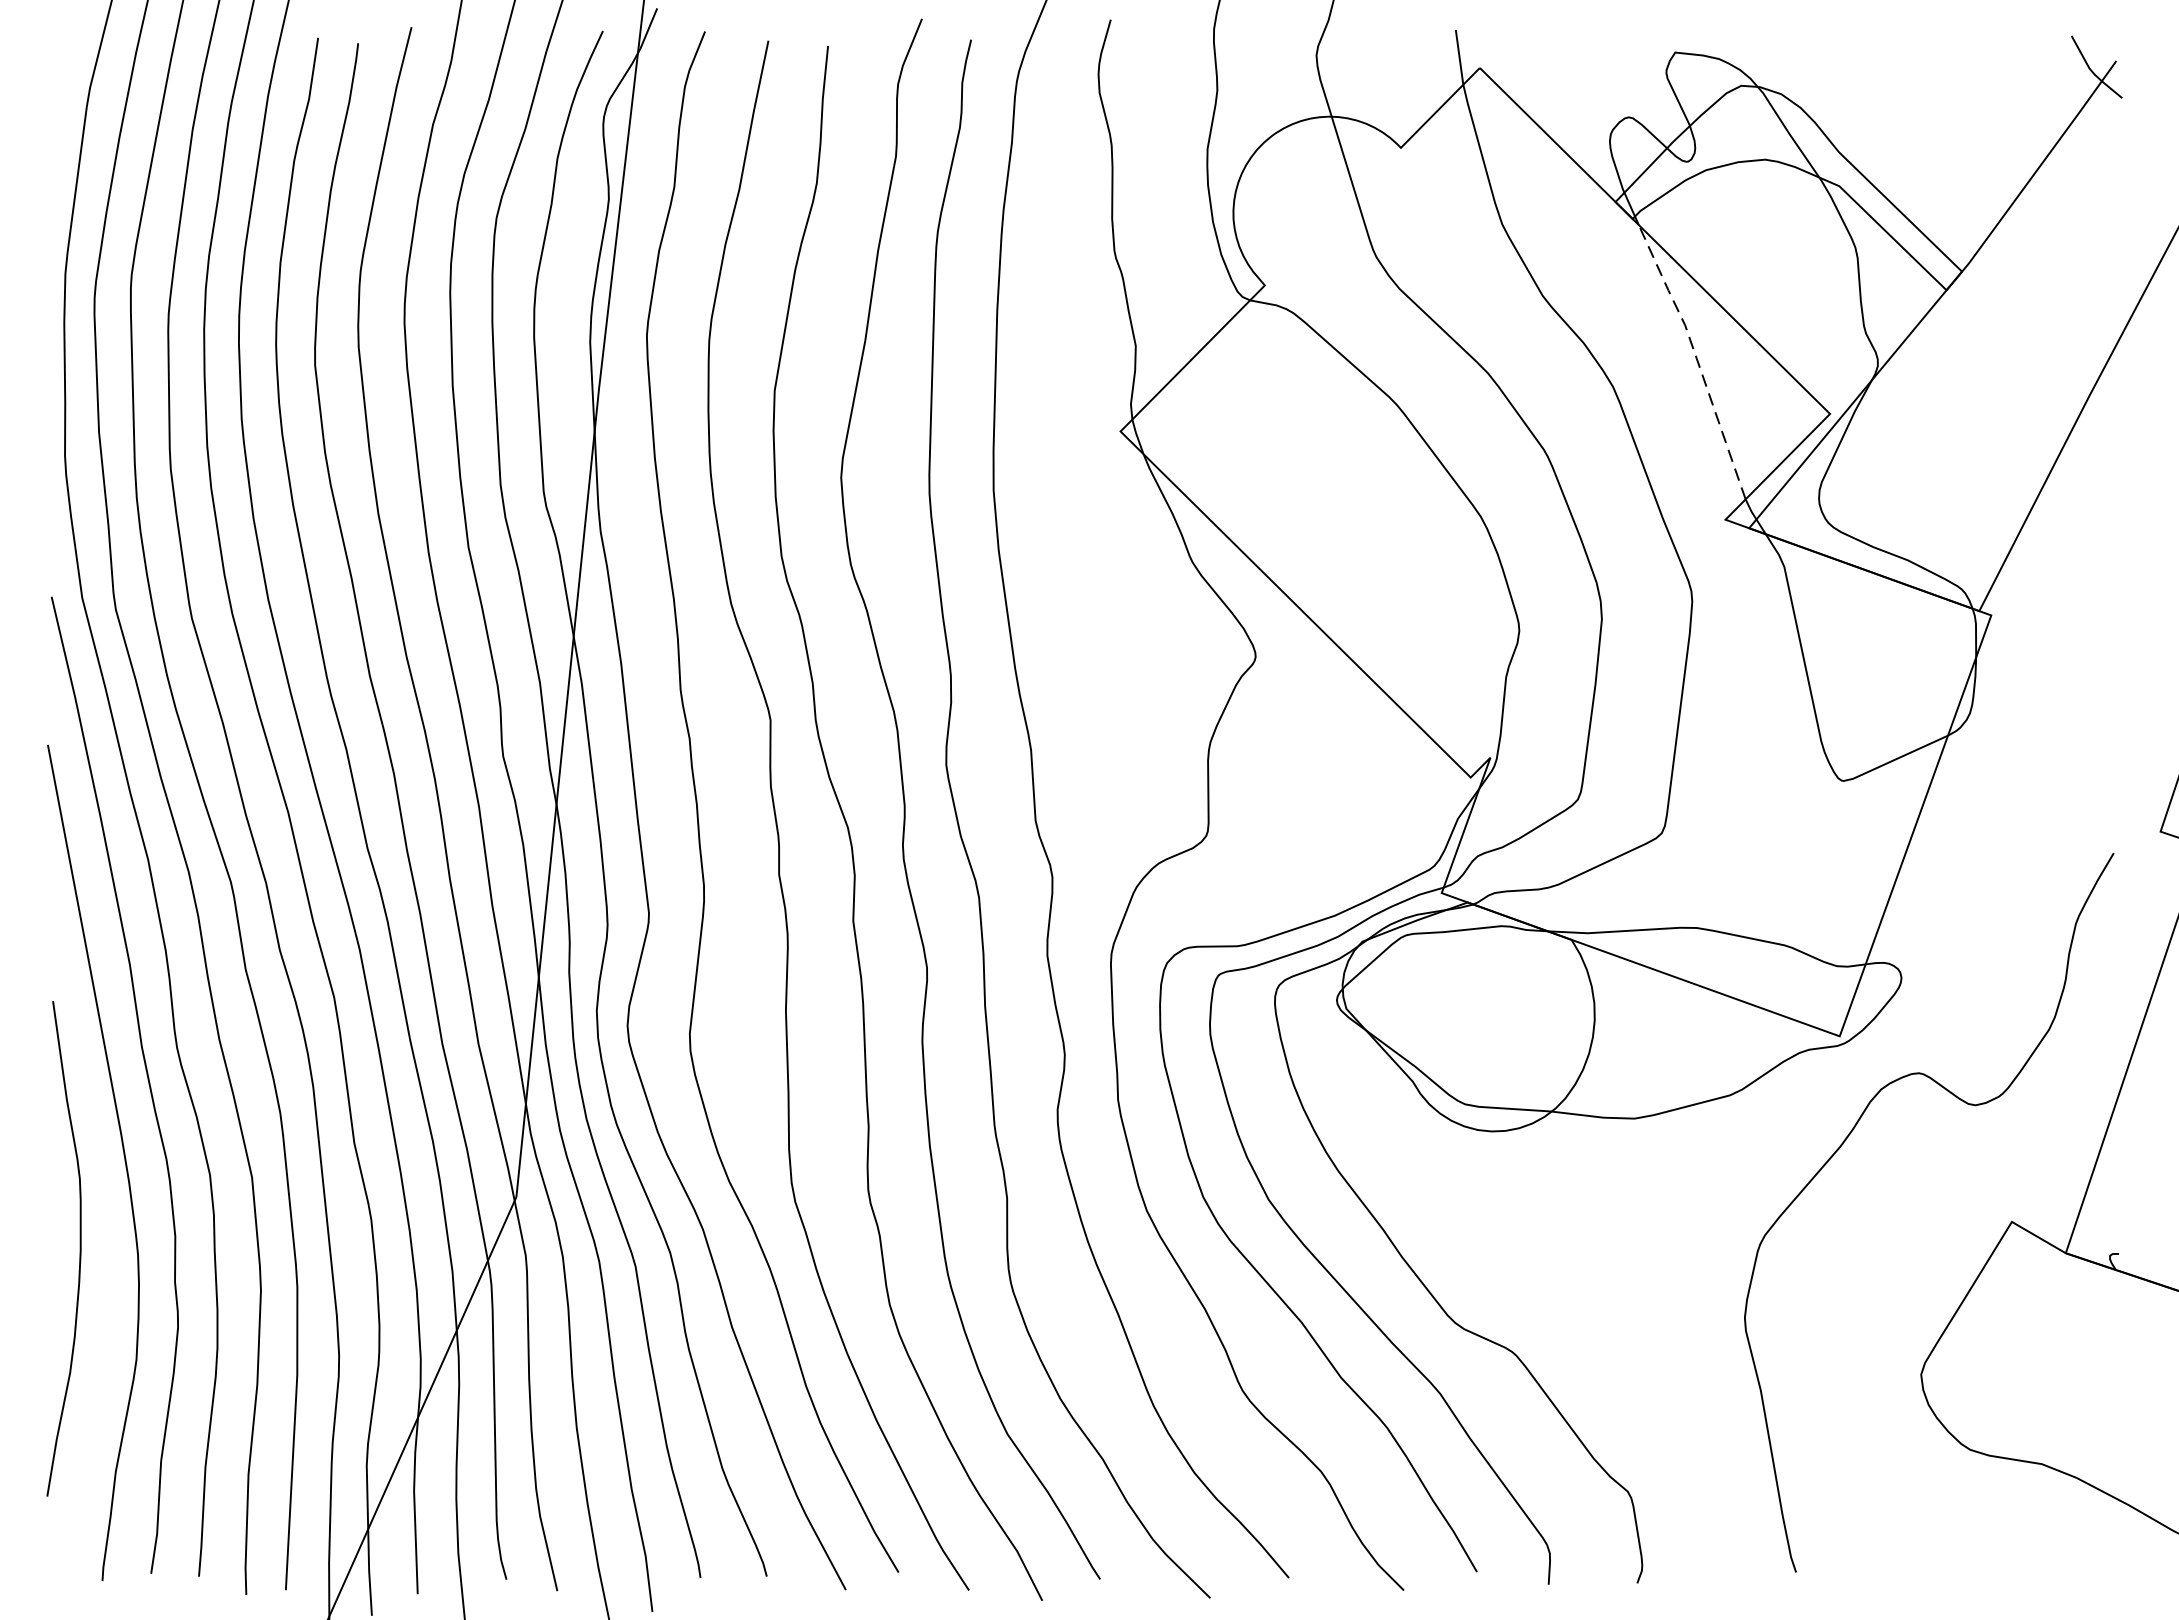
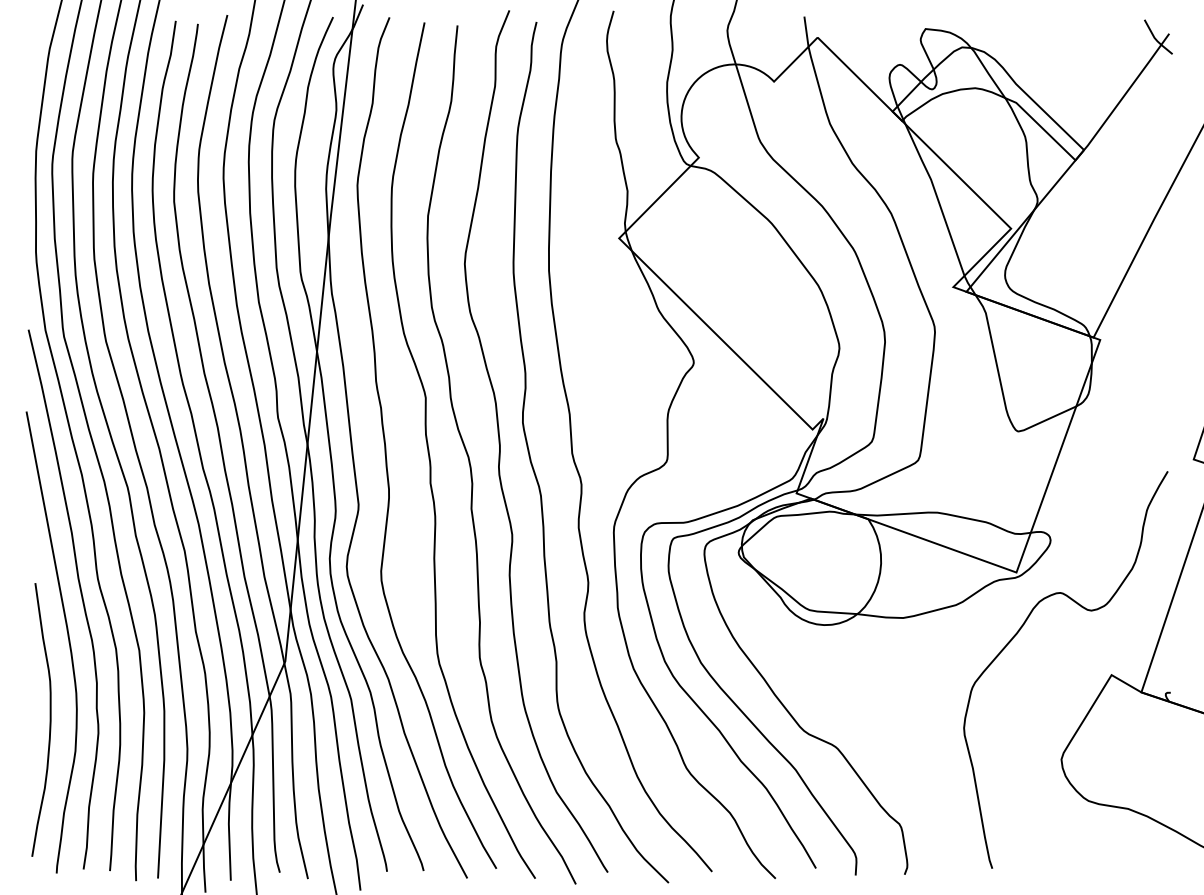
line: (1696, 357) -> (937, 197), dashed -> solid
curve: (78, 1248) -> (49, 719), moved

